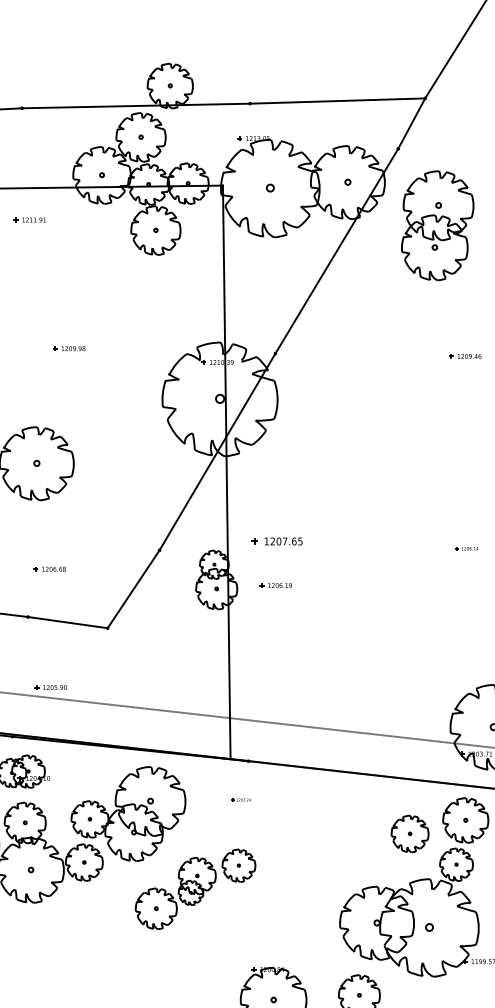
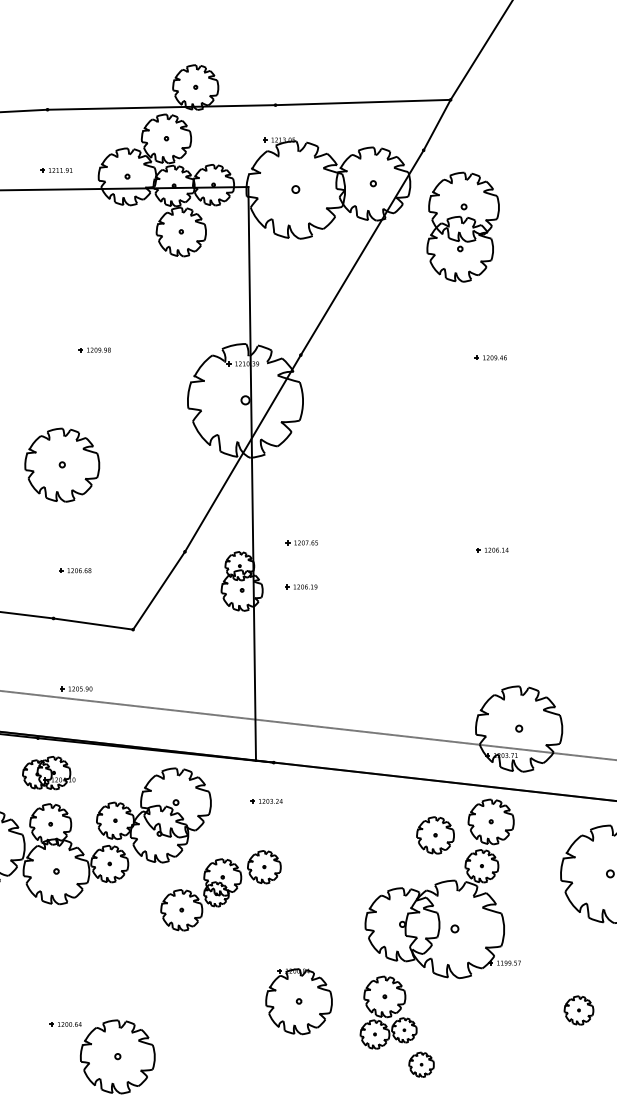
part: (30, 220) -> (56, 170), moved
part: (276, 541) -> (301, 542), size x0.62
part: (467, 548) -> (492, 549), size x1.43
part: (241, 800) -> (266, 801), size x1.67

